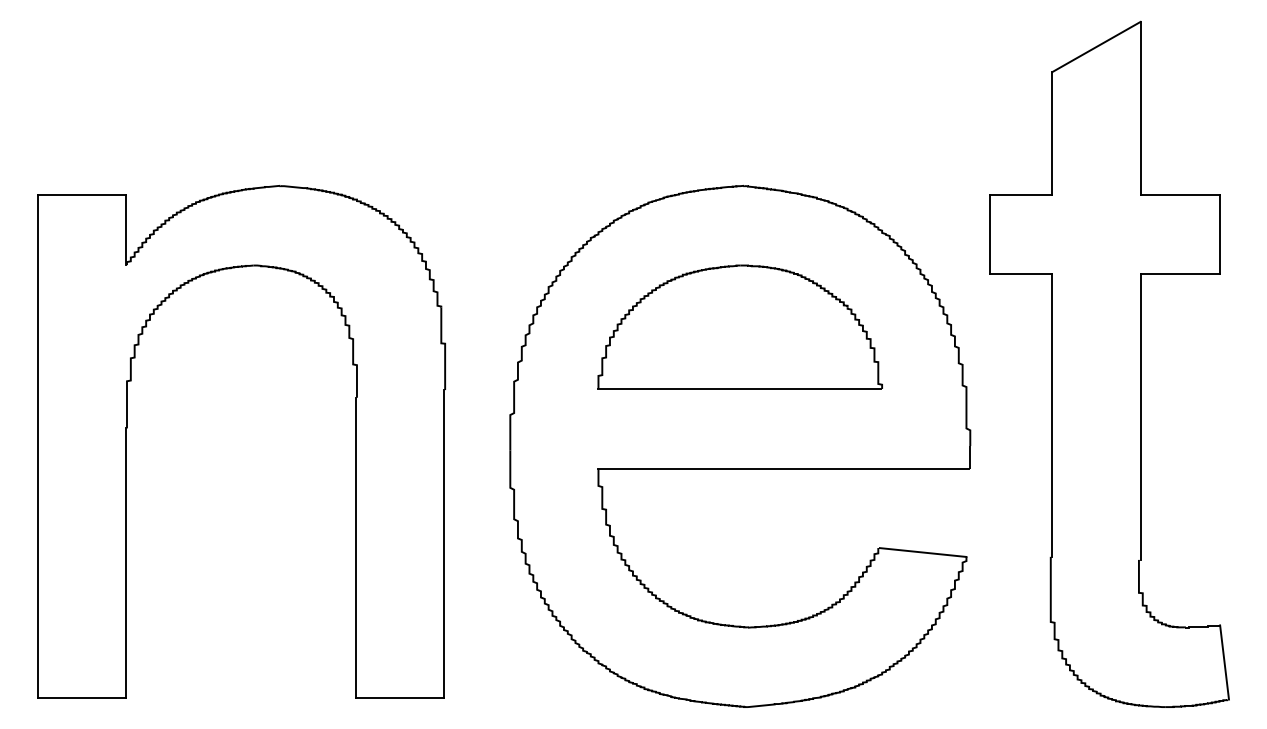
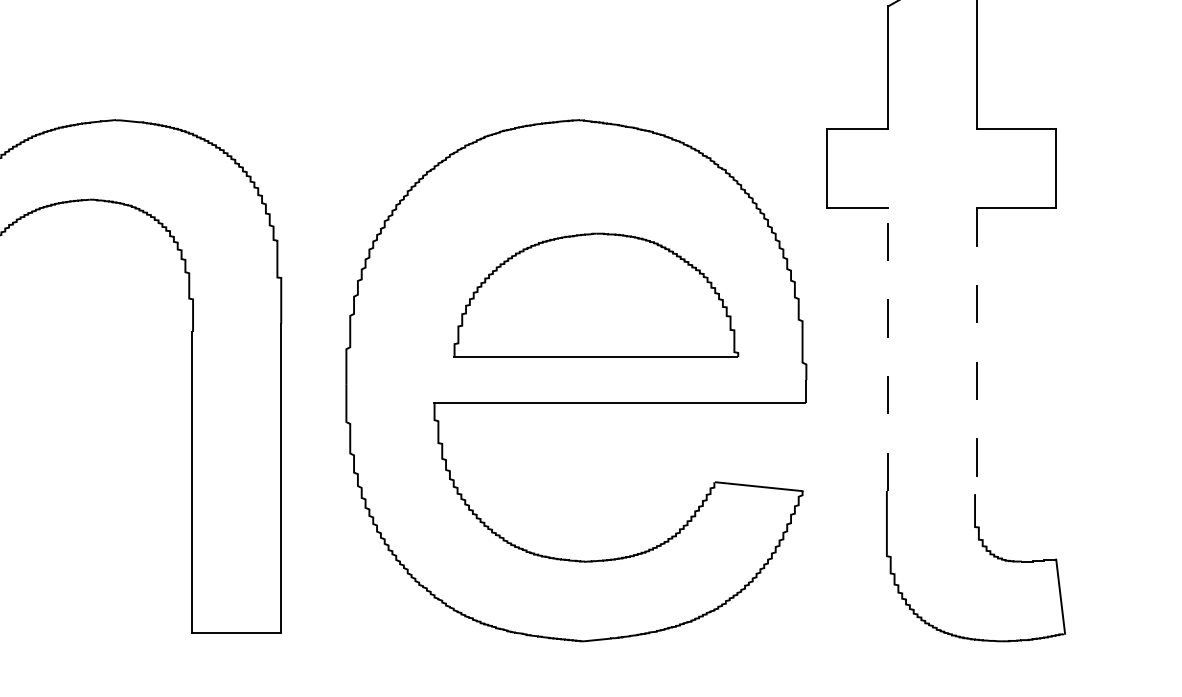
part: (739, 326) -> (595, 294), moved
line: (1052, 415) -> (888, 349), solid -> dashed
line: (1140, 417) -> (976, 351), solid -> dashed

